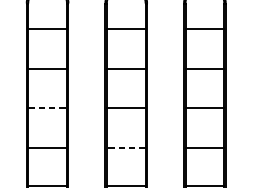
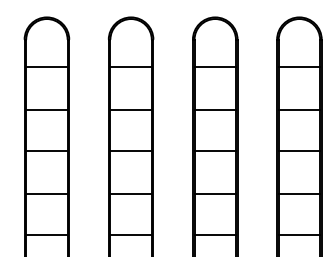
line: (47, 107) -> (46, 151), dashed -> solid
line: (126, 147) -> (131, 193), dashed -> solid

